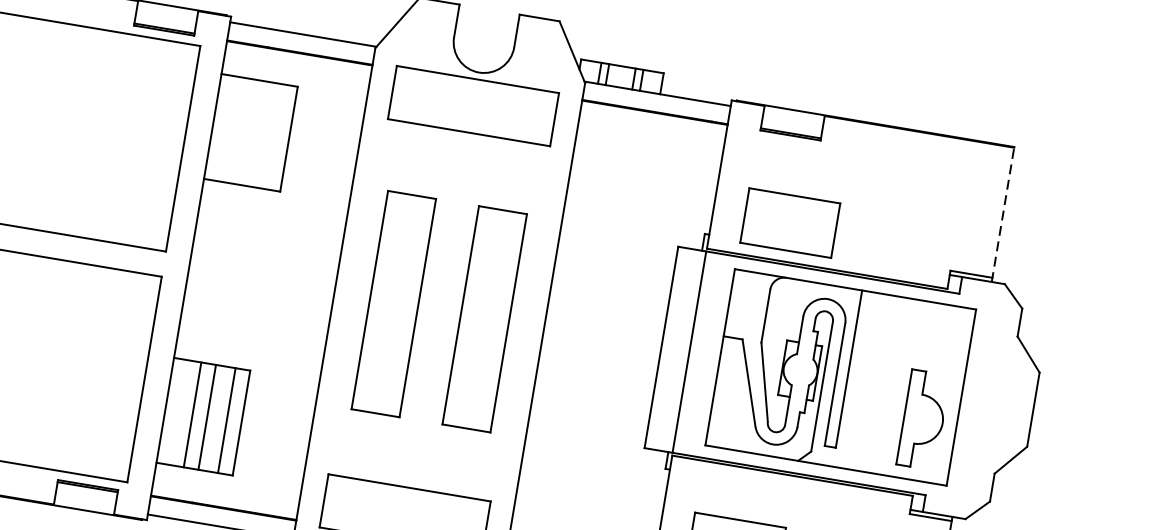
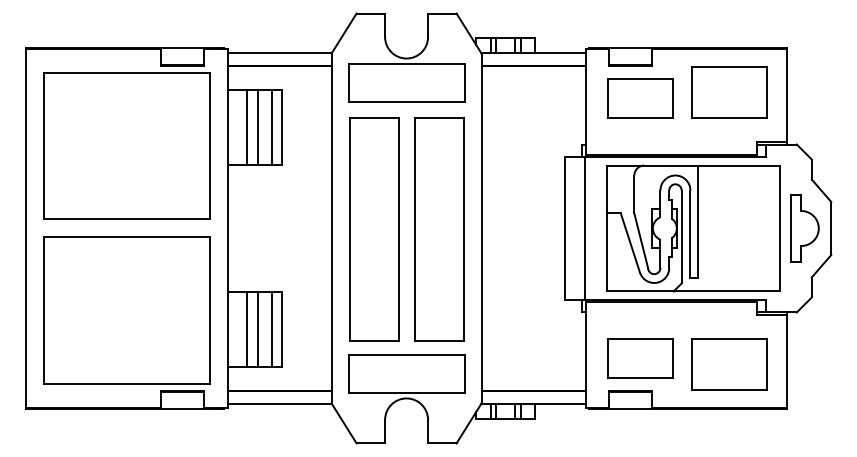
line: (240, 130) -> (247, 126), added
line: (254, 132) -> (257, 126), added
line: (274, 136) -> (271, 126), added
part: (922, 195) -> (729, 92), added
line: (1003, 213) -> (787, 95), dashed -> solid
part: (790, 223) -> (640, 98), moved
part: (394, 304) -> (374, 229), size x1.43
part: (485, 319) -> (439, 229), size x1.43
part: (922, 419) -> (804, 228), moved

